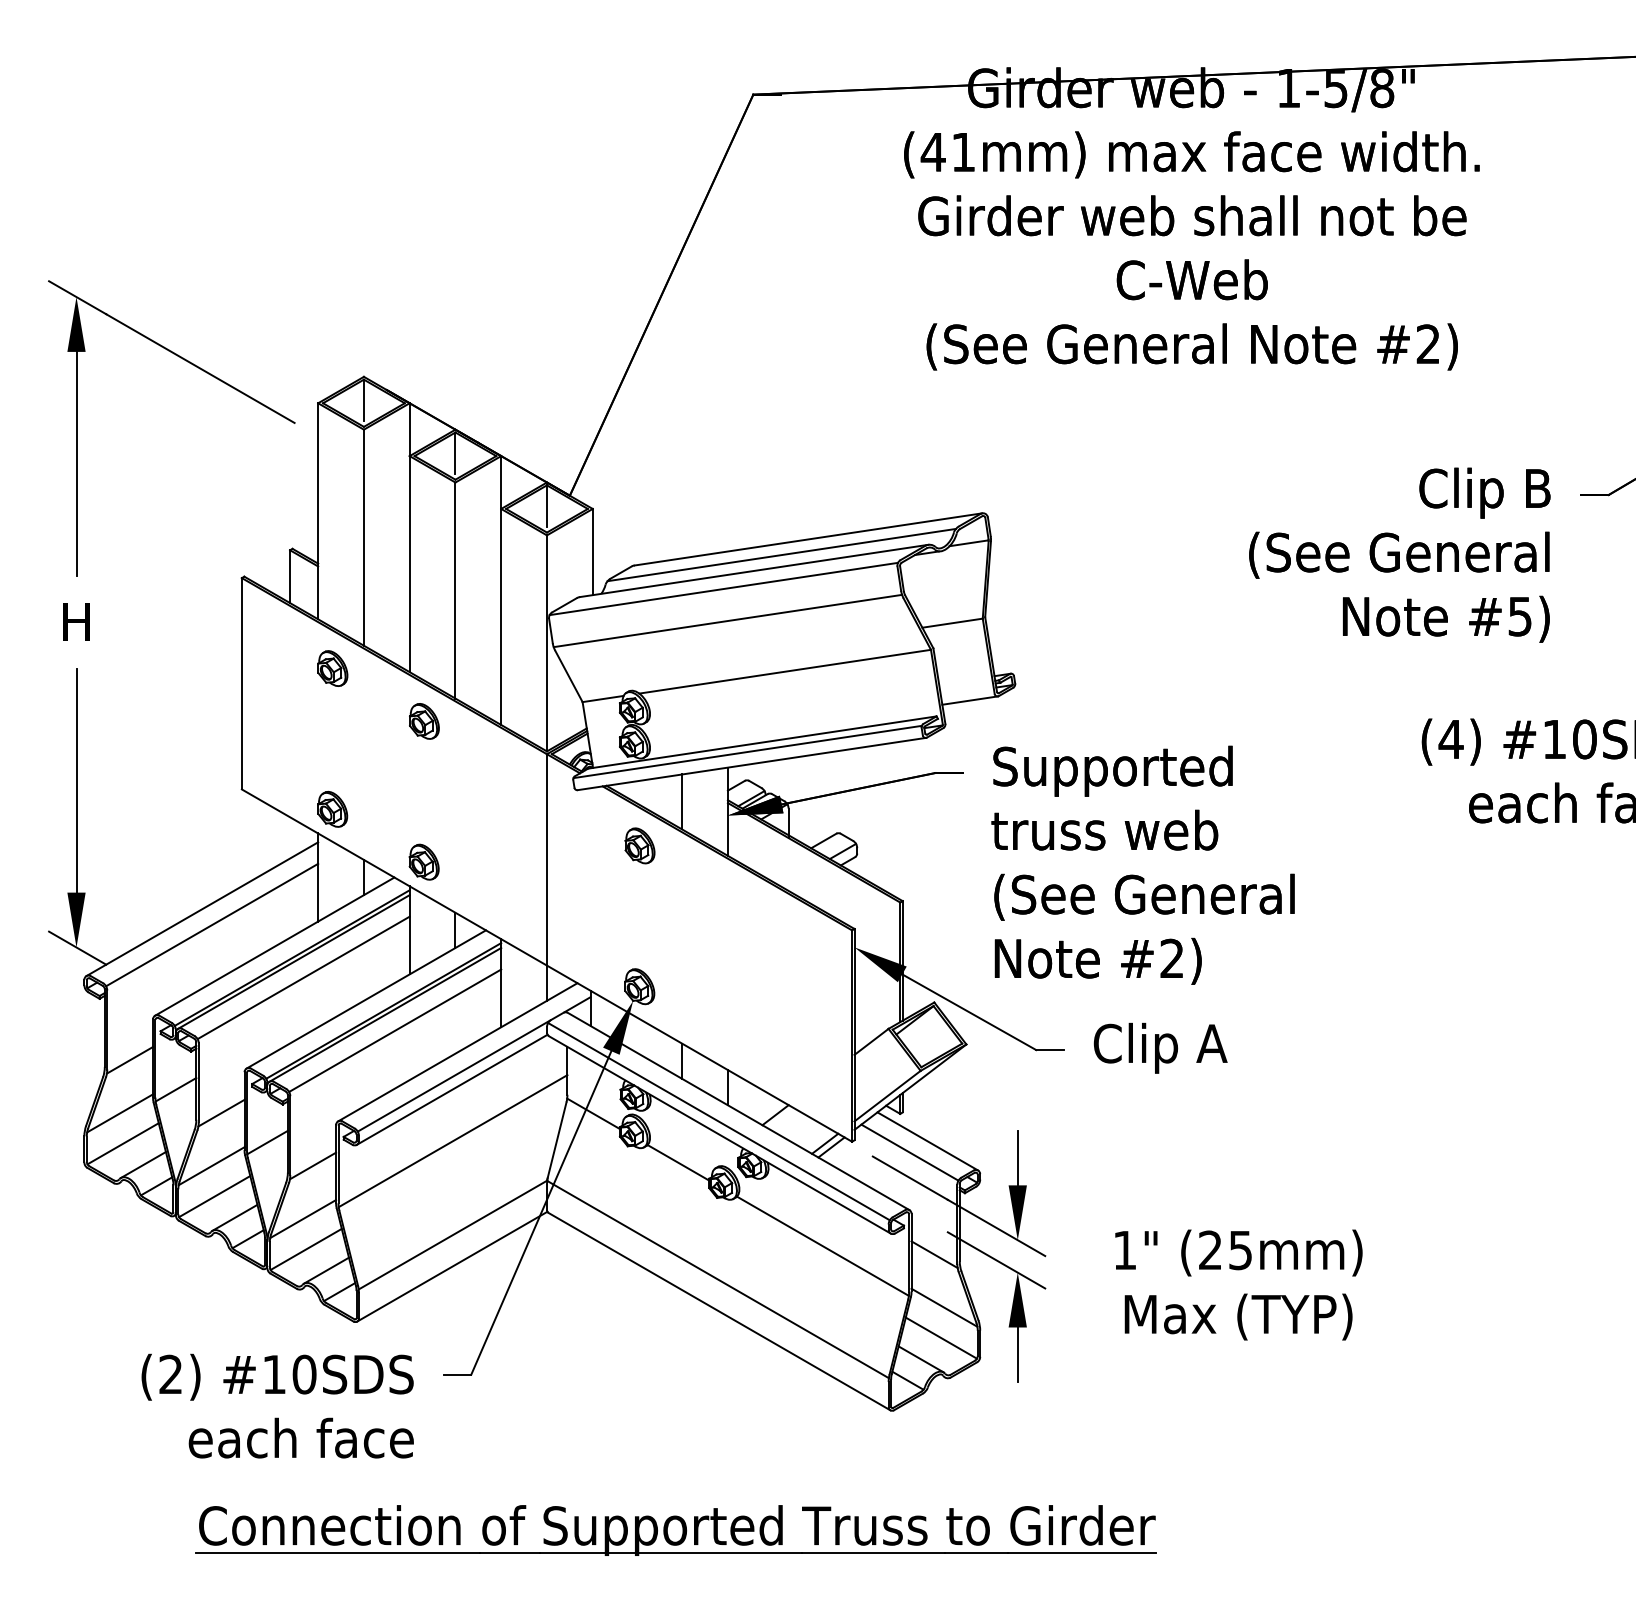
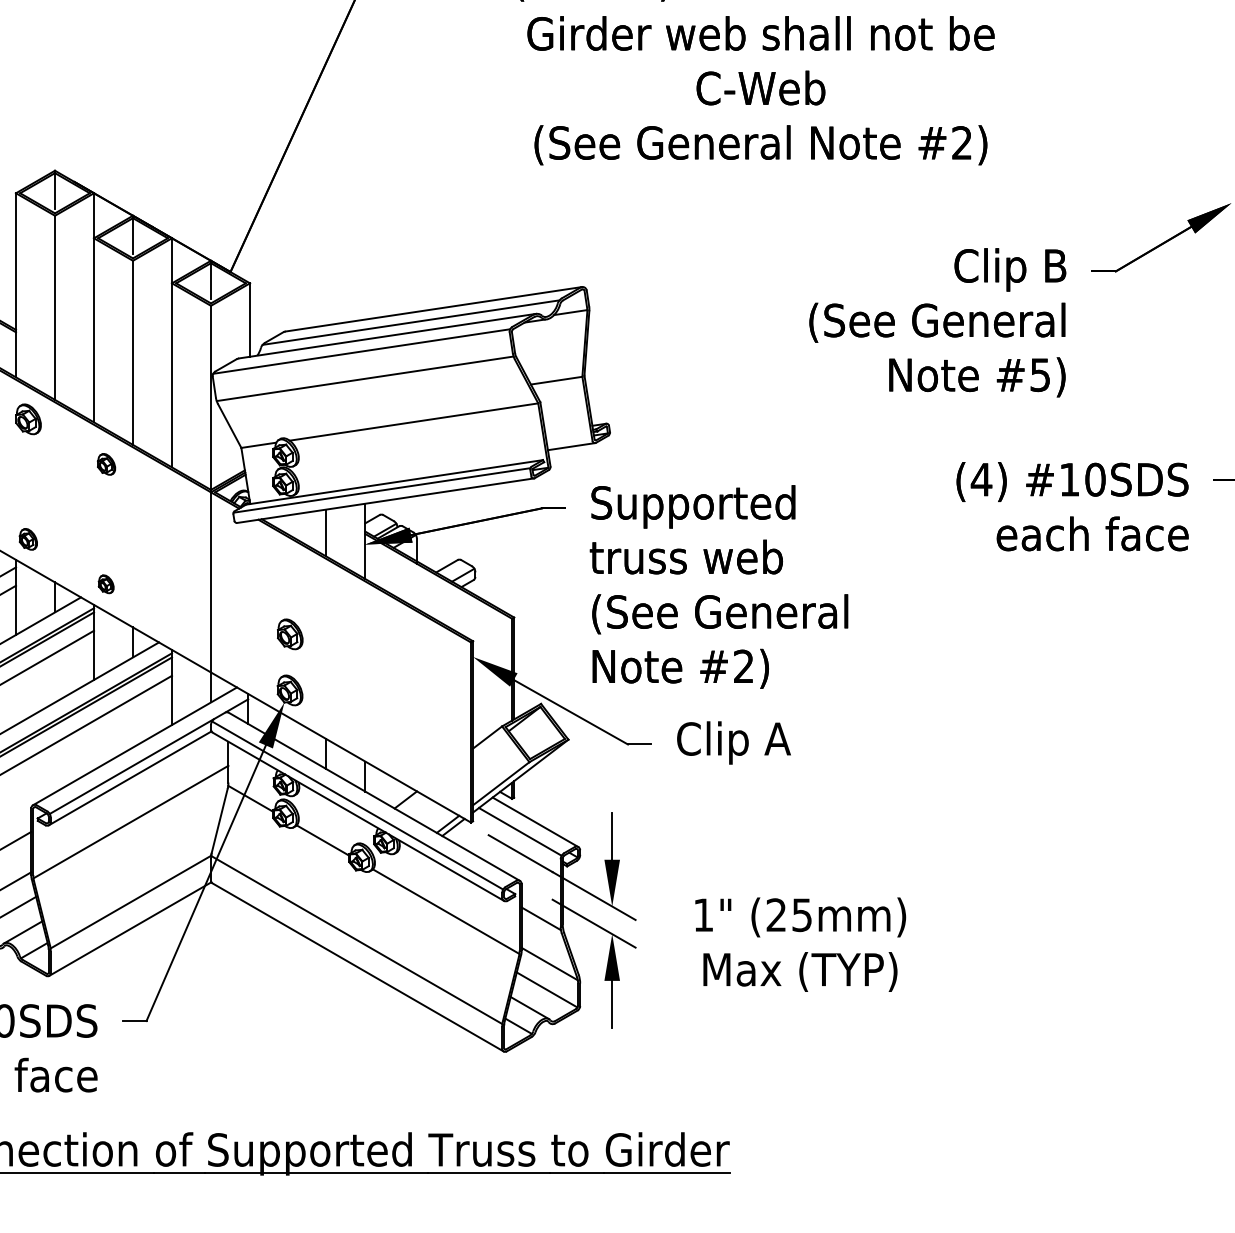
part: (424, 721) -> (106, 464), size x0.7
part: (332, 809) -> (28, 539), size x0.7
part: (639, 845) -> (289, 634), moved
part: (423, 861) -> (105, 583), size x0.6

